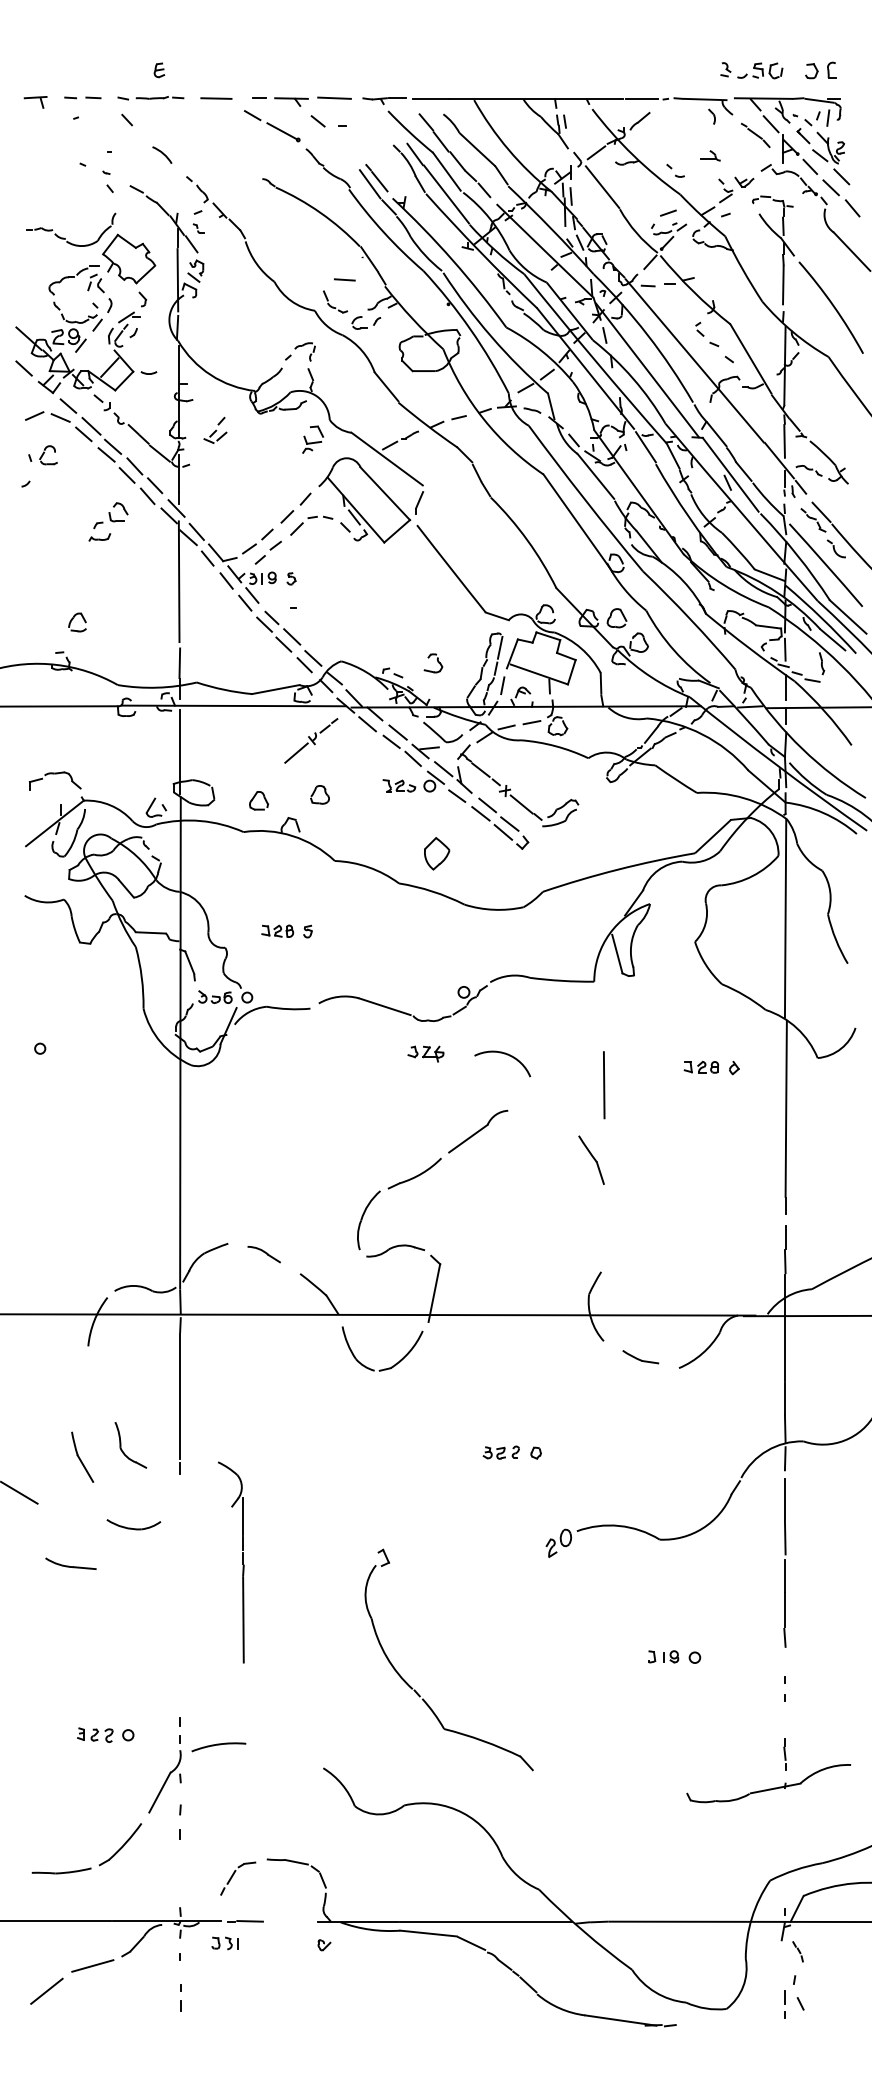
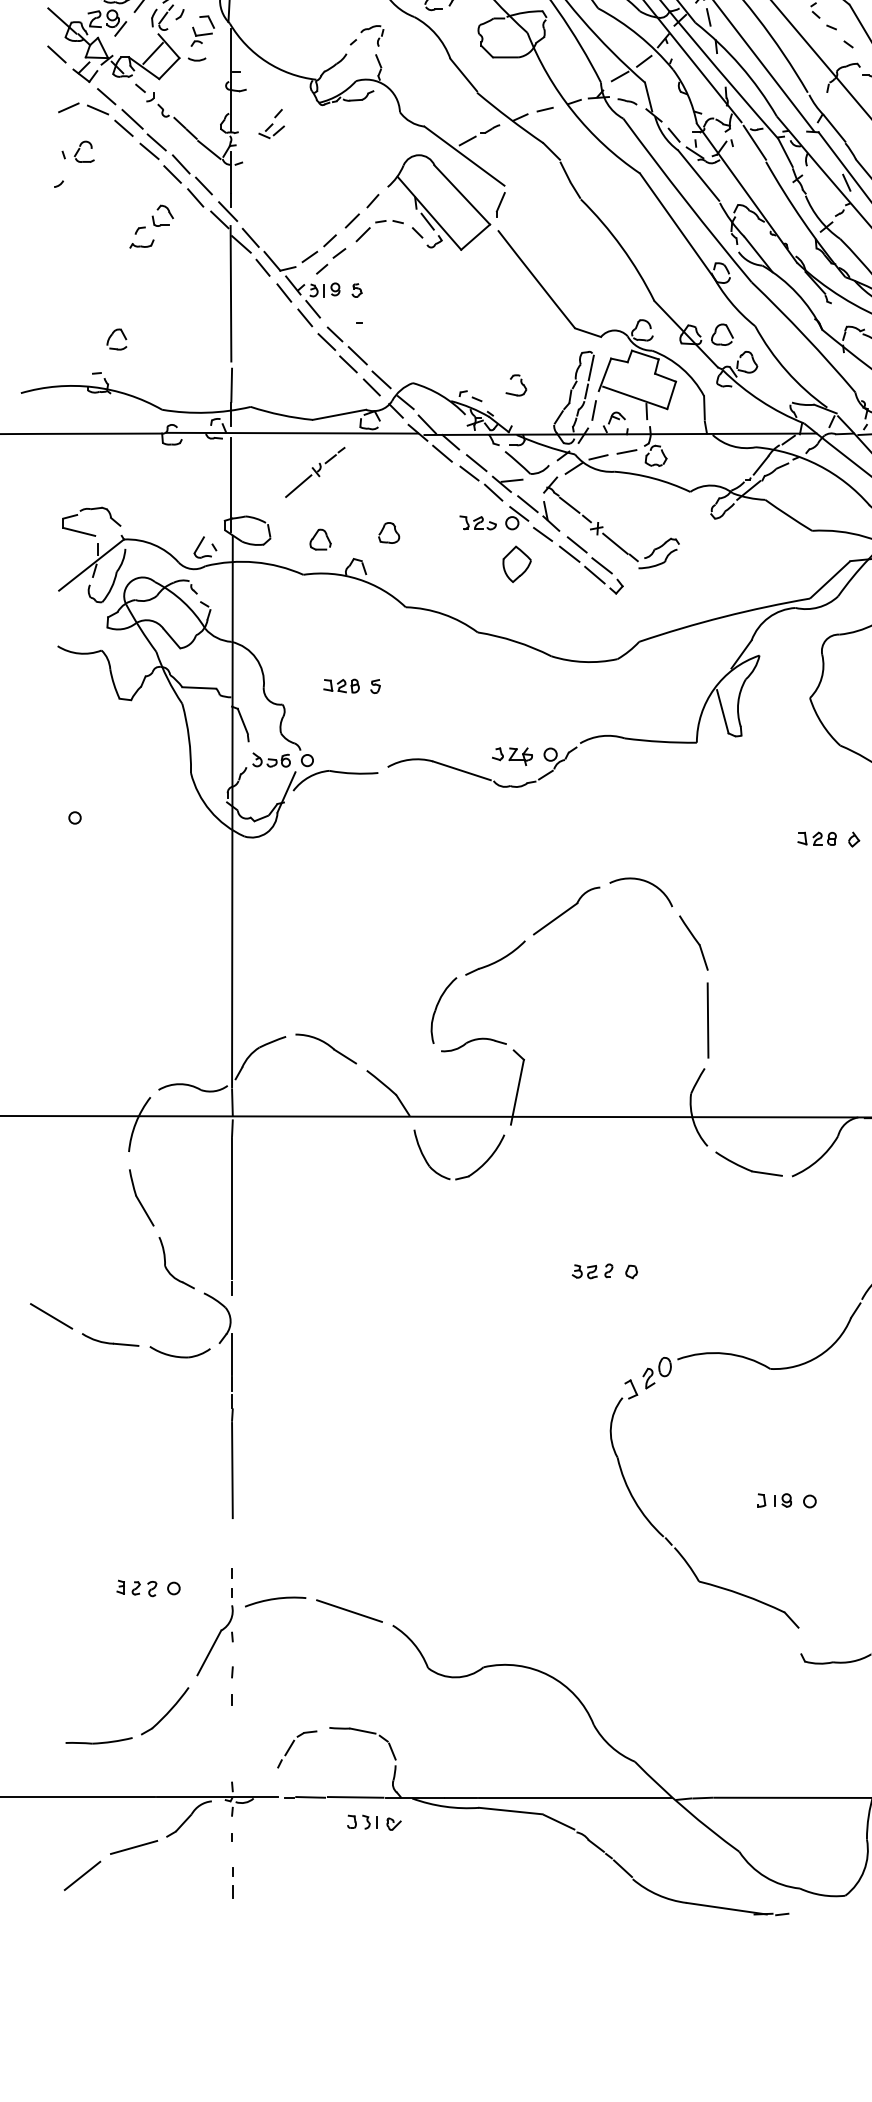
part: (312, 439) -> (202, 30), moved
part: (311, 740) -> (315, 471), moved
line: (43, 793) -> (78, 531), added
part: (437, 853) -> (517, 564), moved
part: (425, 1053) -> (511, 755), moved
arc: (504, 1054) -> (643, 881), moved
line: (604, 1085) -> (708, 1020), moved
part: (263, 1254) -> (325, 1048), size x1.67
part: (640, 1356) -> (748, 1163), size x1.67
part: (82, 1456) -> (141, 1197), moved
part: (242, 1562) -> (231, 1405), moved
part: (70, 1563) -> (110, 1339), moved
part: (415, 1689) -> (666, 1537), moved
line: (284, 1755) -> (349, 1611), added
line: (289, 1921) -> (354, 1797), added
part: (224, 1943) -> (361, 1822), moved

